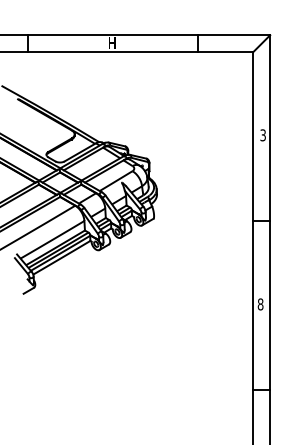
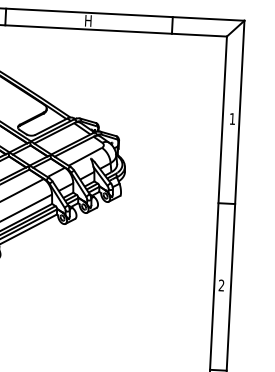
text: (262, 135) -> (231, 119), 3 -> 1
text: (260, 304) -> (221, 285), 8 -> 2

